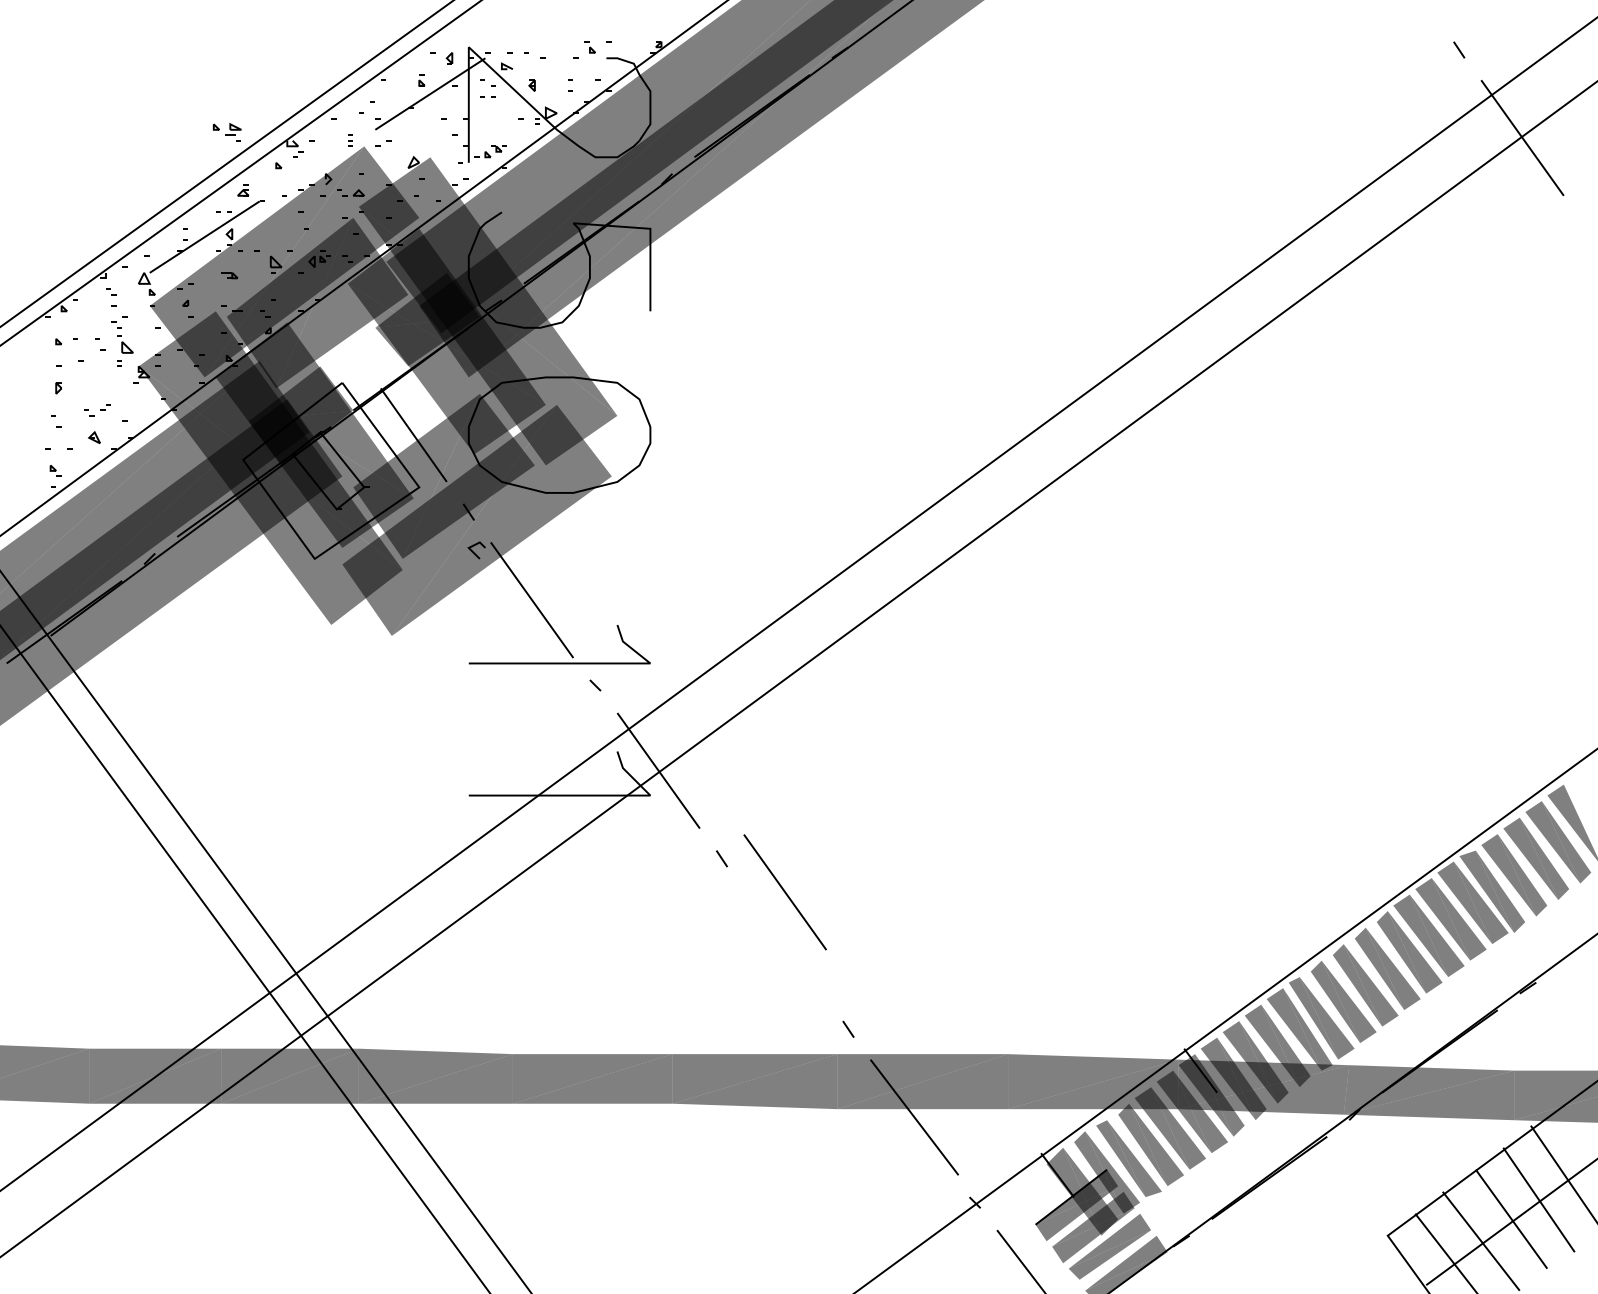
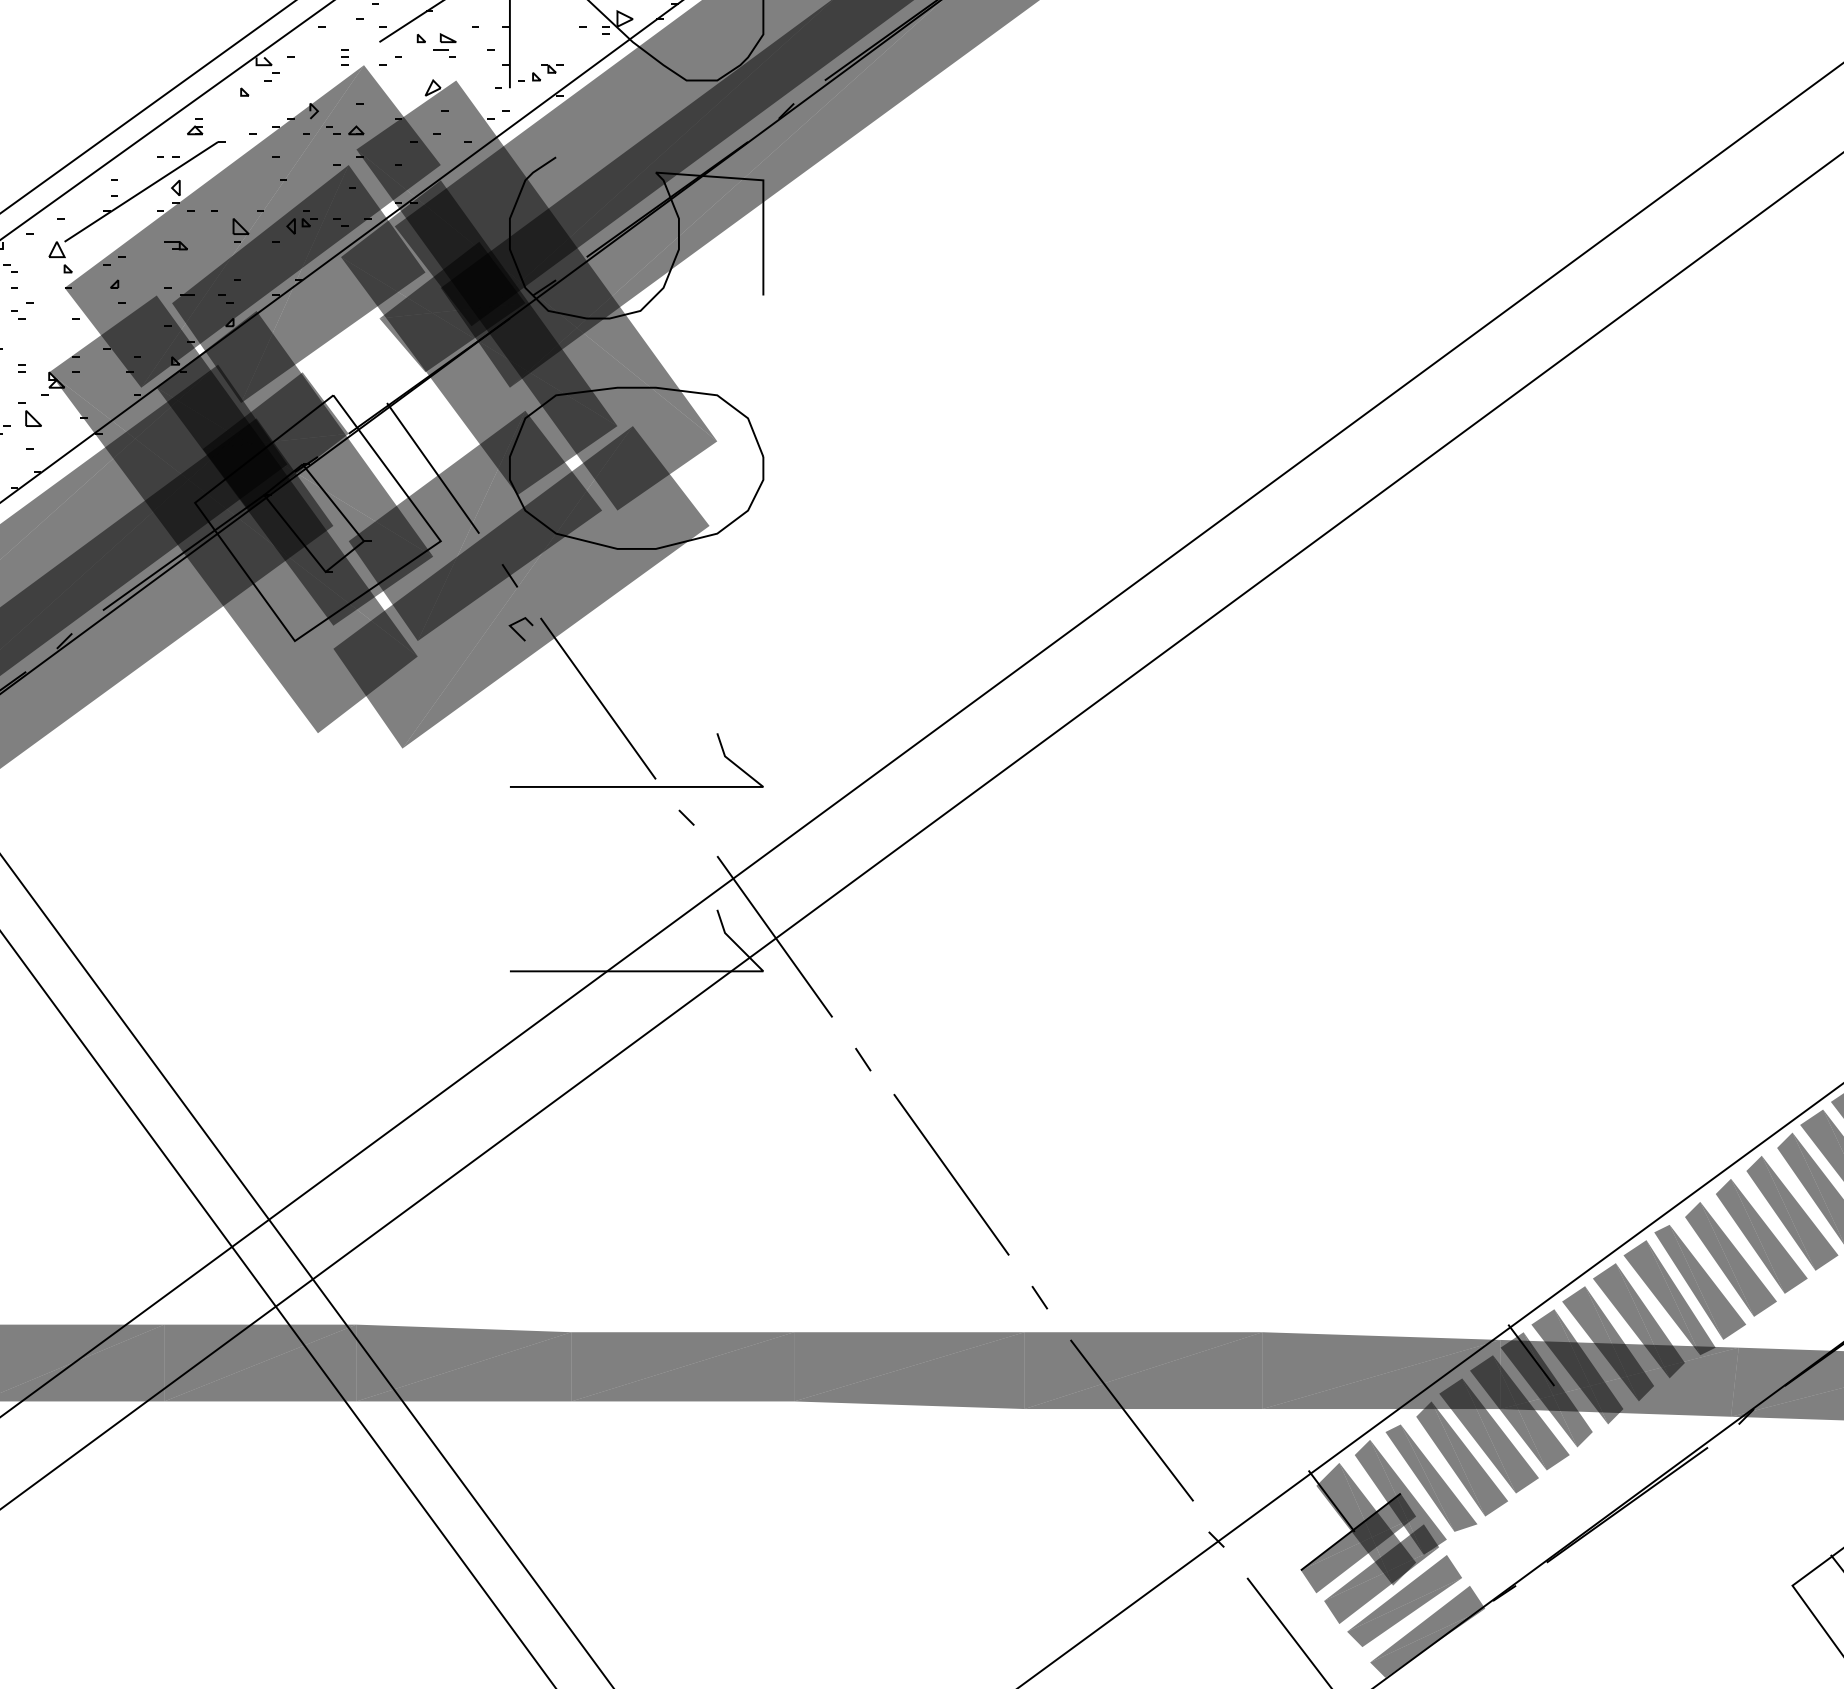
part: (226, 132) -> (435, 45), moved
part: (125, 344) -> (30, 414), moved
line: (784, 892) -> (950, 1175), moved

